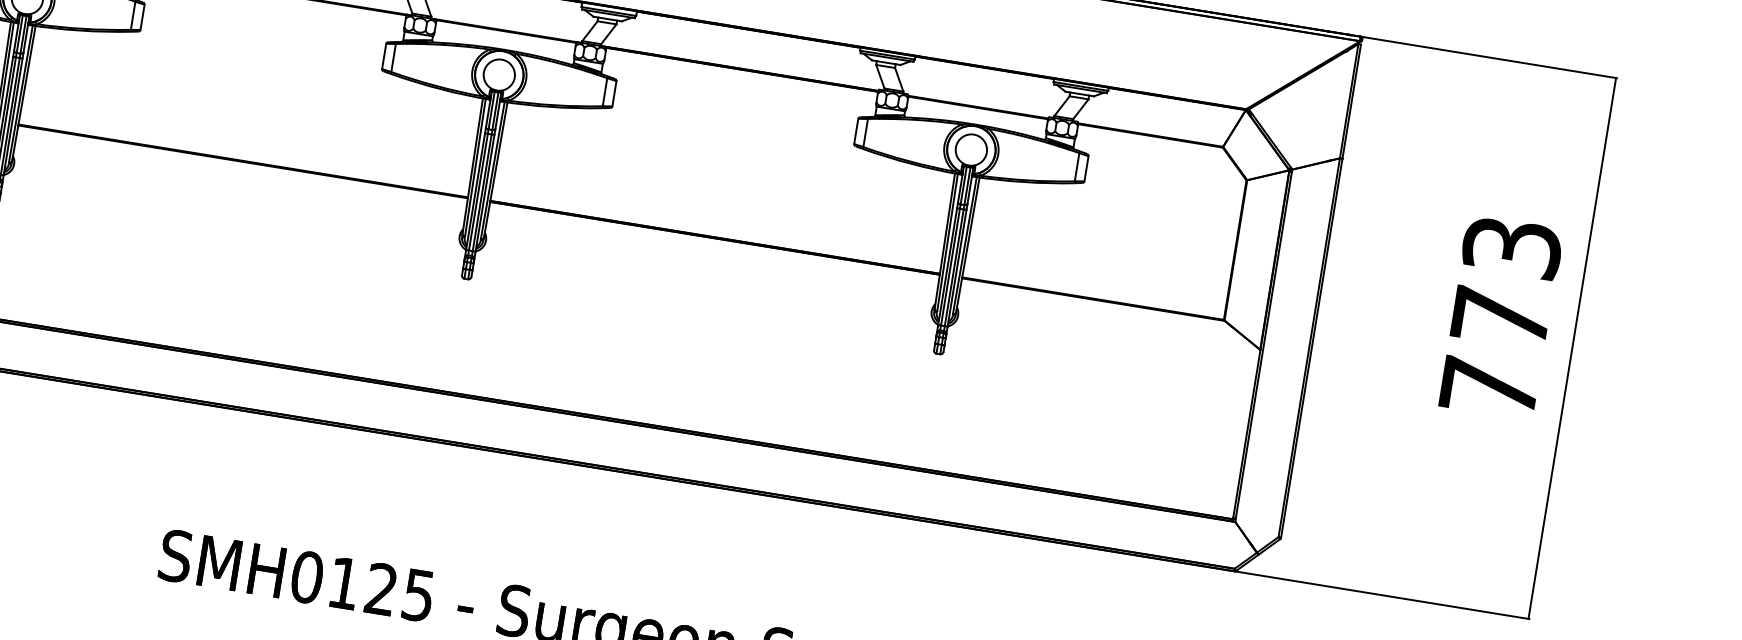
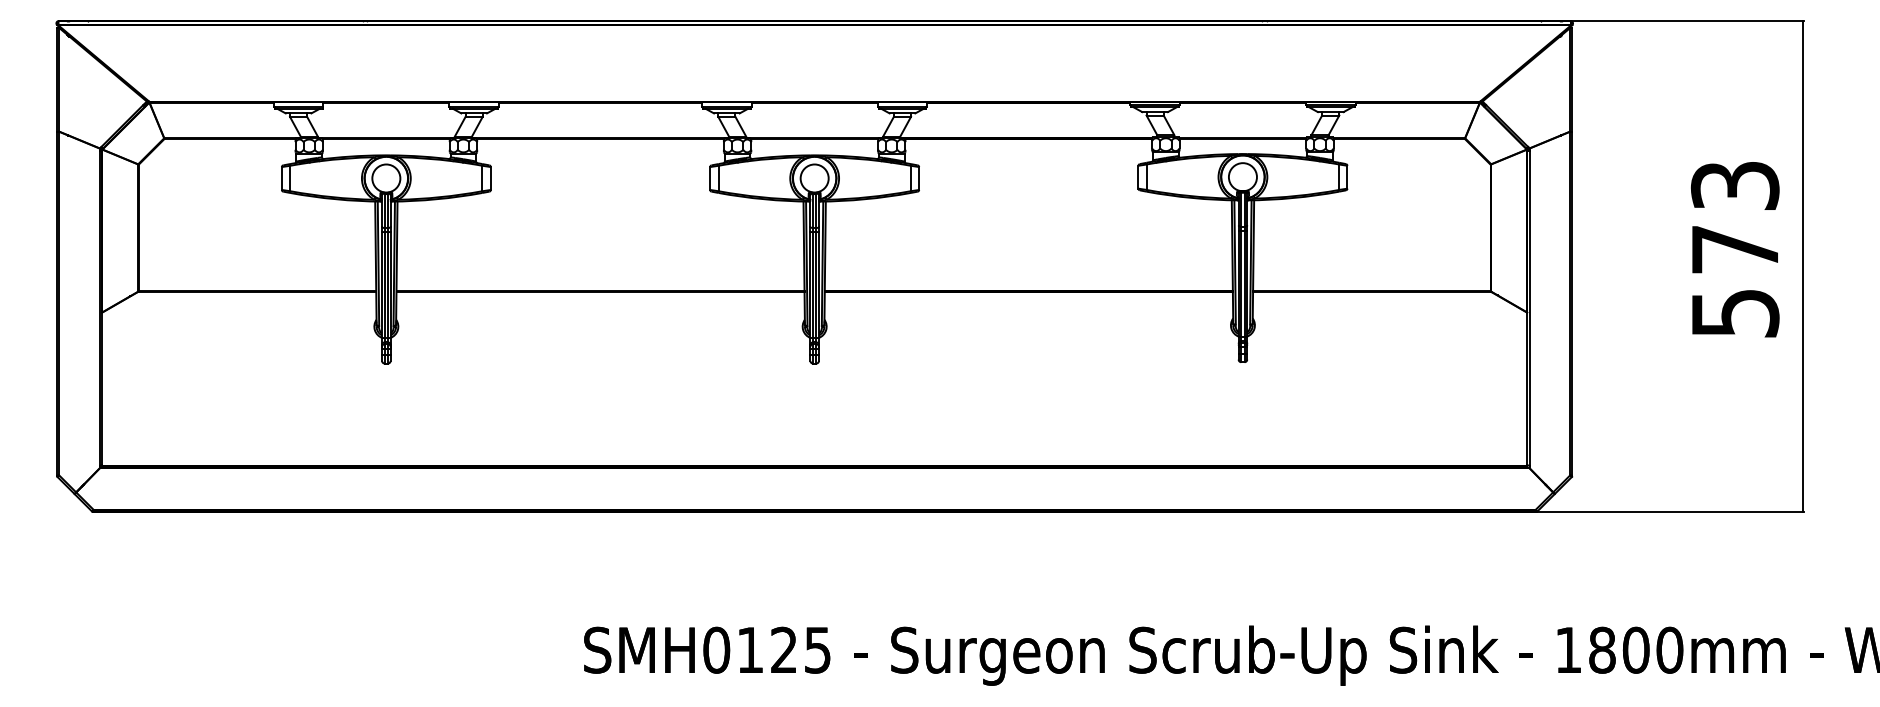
text: (1489, 388) -> (1735, 313), 773 -> 573

